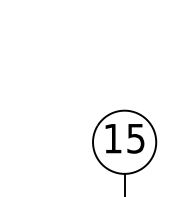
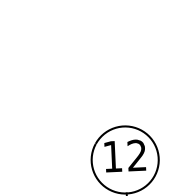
text: (135, 138) -> (136, 155), 15 -> 12

